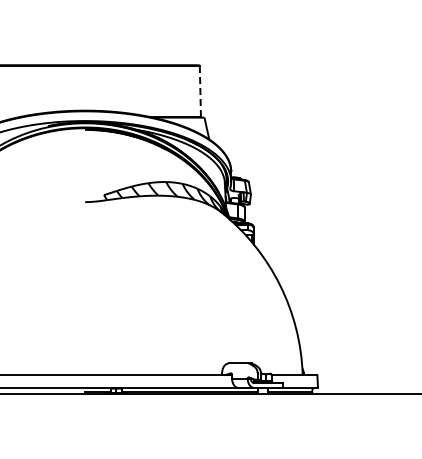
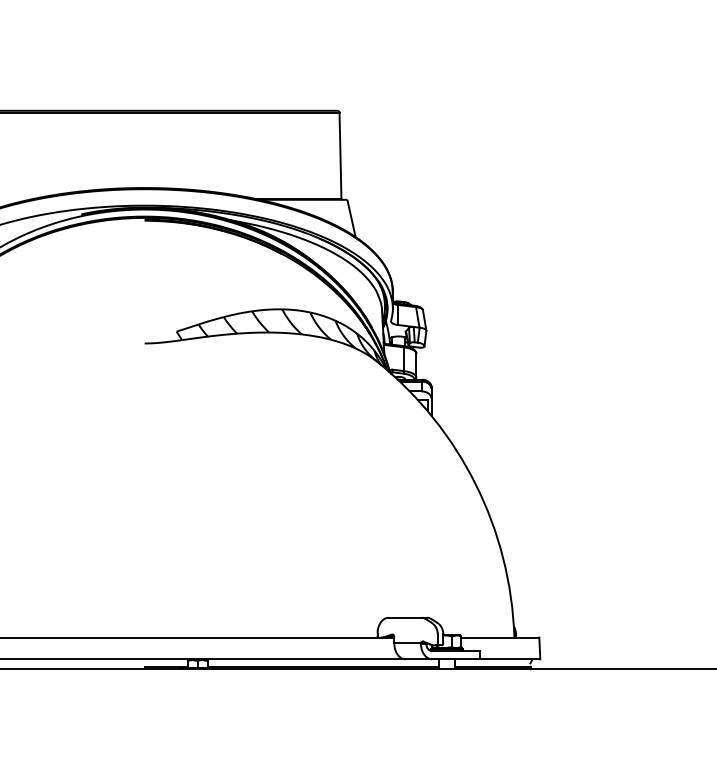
line: (200, 91) -> (340, 155), dashed -> solid

